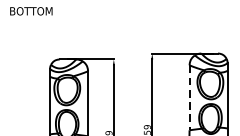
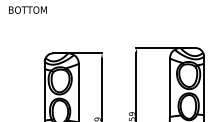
line: (189, 98) -> (169, 88), dashed -> solid

